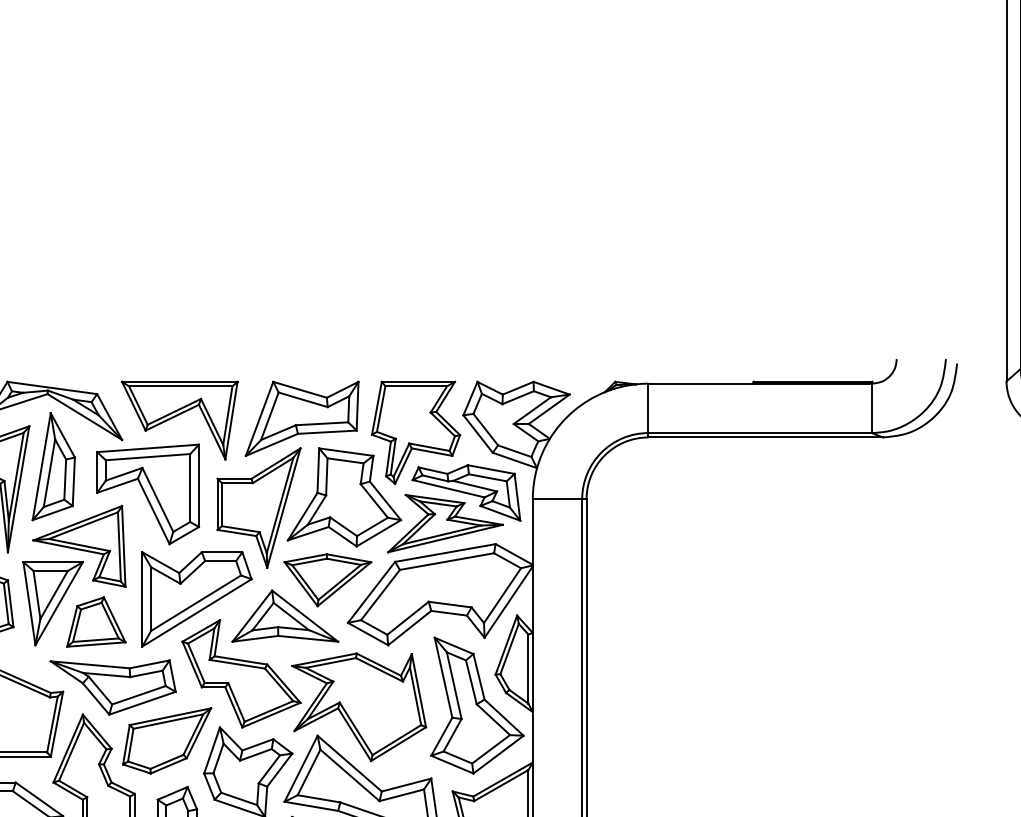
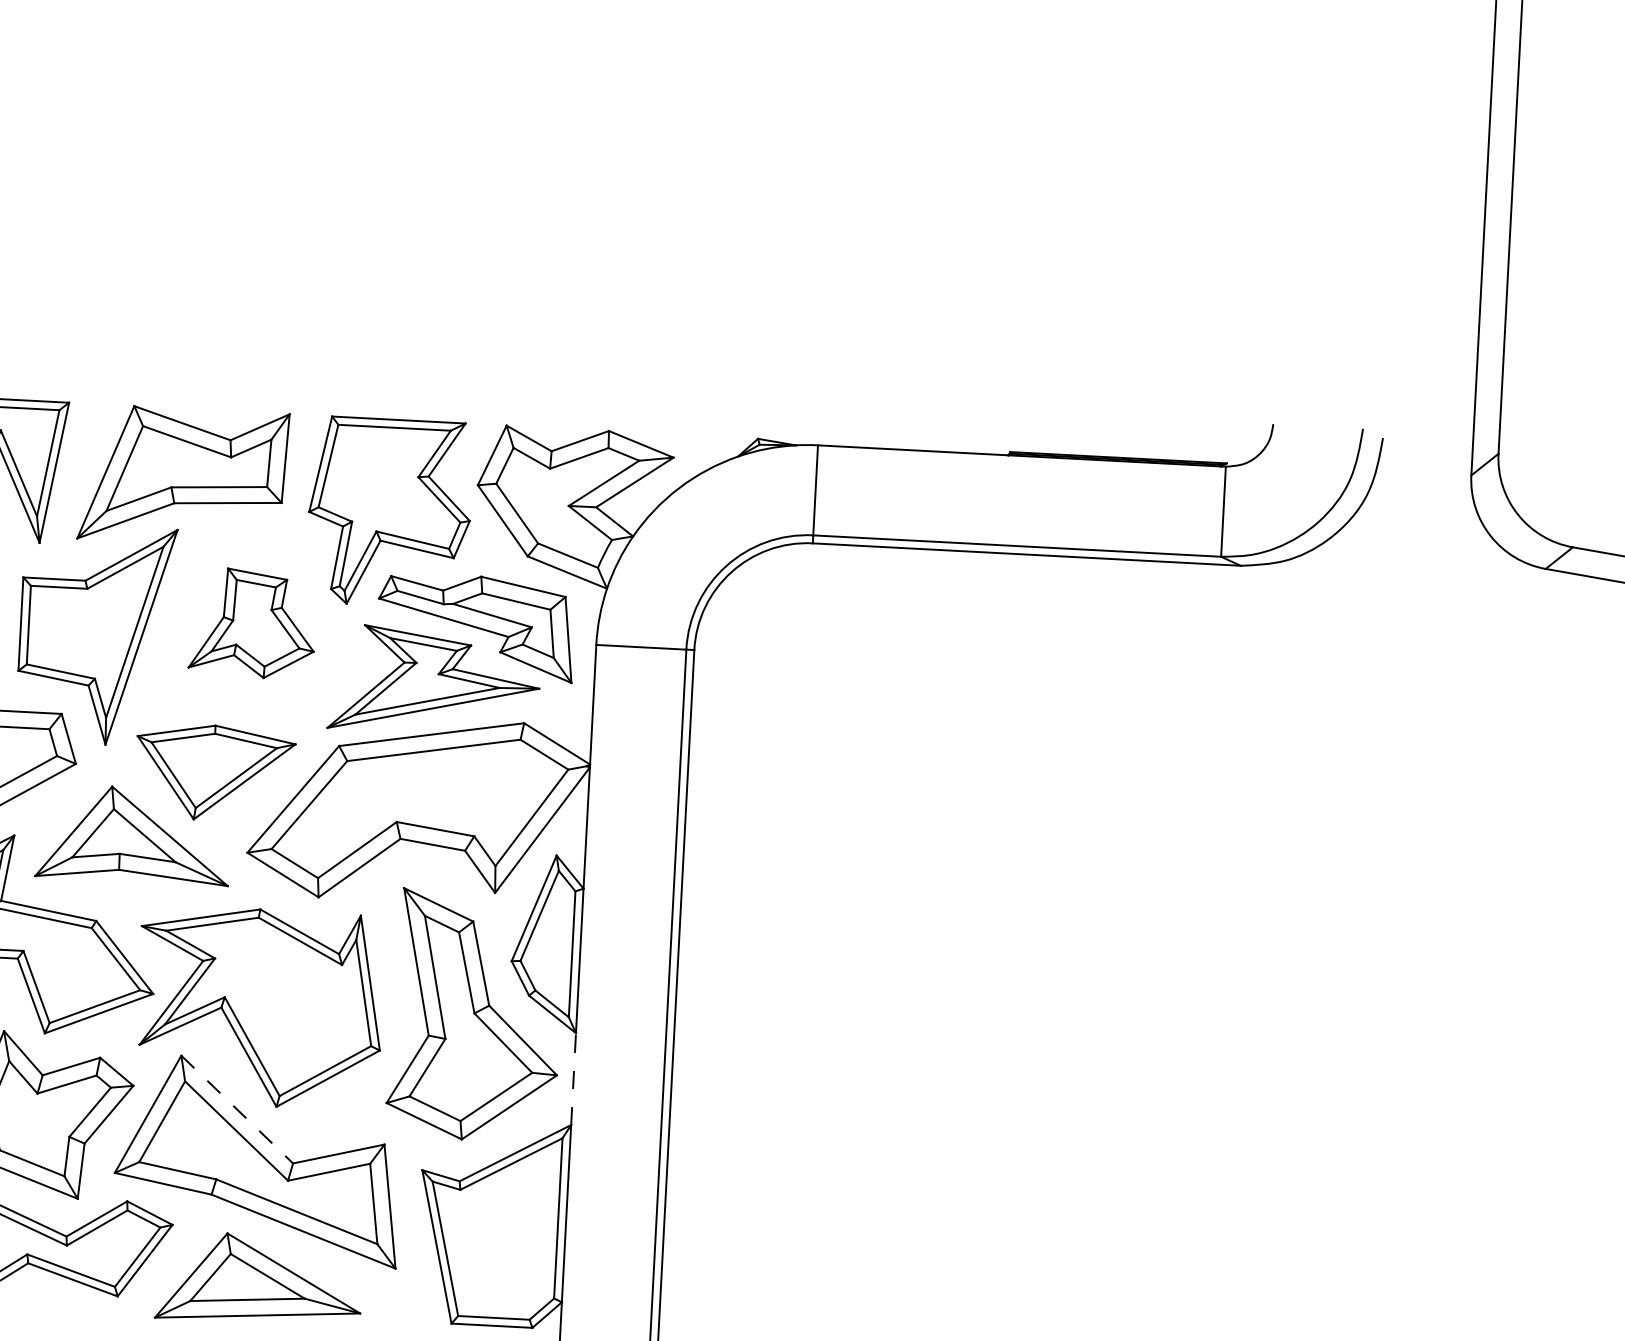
part: (344, 497) -> (253, 623), size x0.6
line: (532, 736) -> (573, 1077), solid -> dashed
line: (350, 763) -> (238, 1109), solid -> dashed

